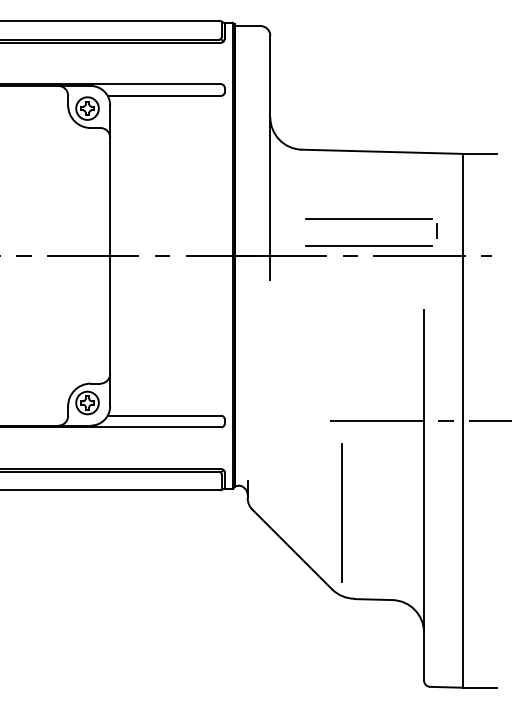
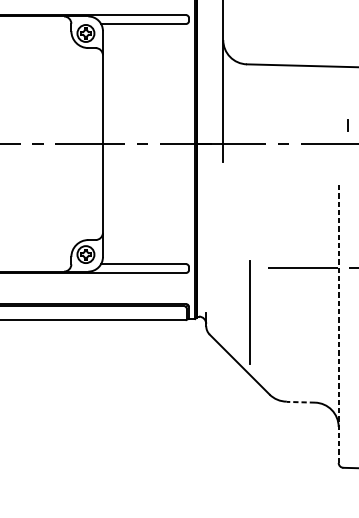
line: (369, 218) -> (297, 116), removed
line: (369, 246) -> (297, 137), removed
line: (424, 494) -> (339, 323), solid -> dashed
line: (341, 512) -> (249, 312), moved
line: (373, 599) -> (300, 402), solid -> dashed

